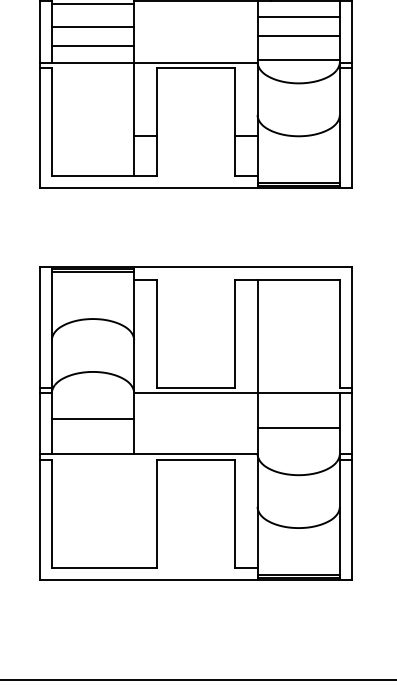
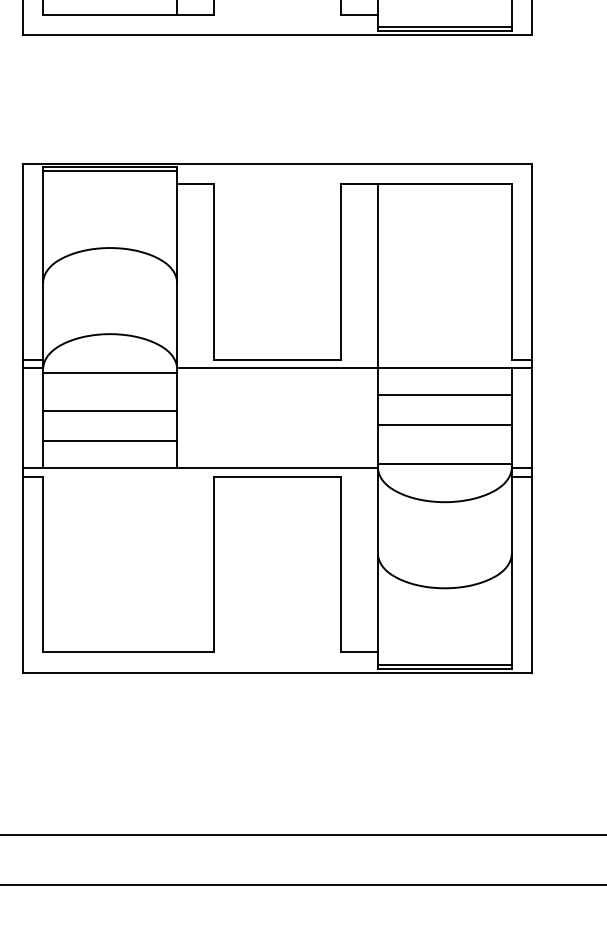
line: (92, 395) -> (109, 372), added
line: (298, 409) -> (444, 395), added
line: (92, 437) -> (109, 440), added
line: (298, 451) -> (444, 463), added

